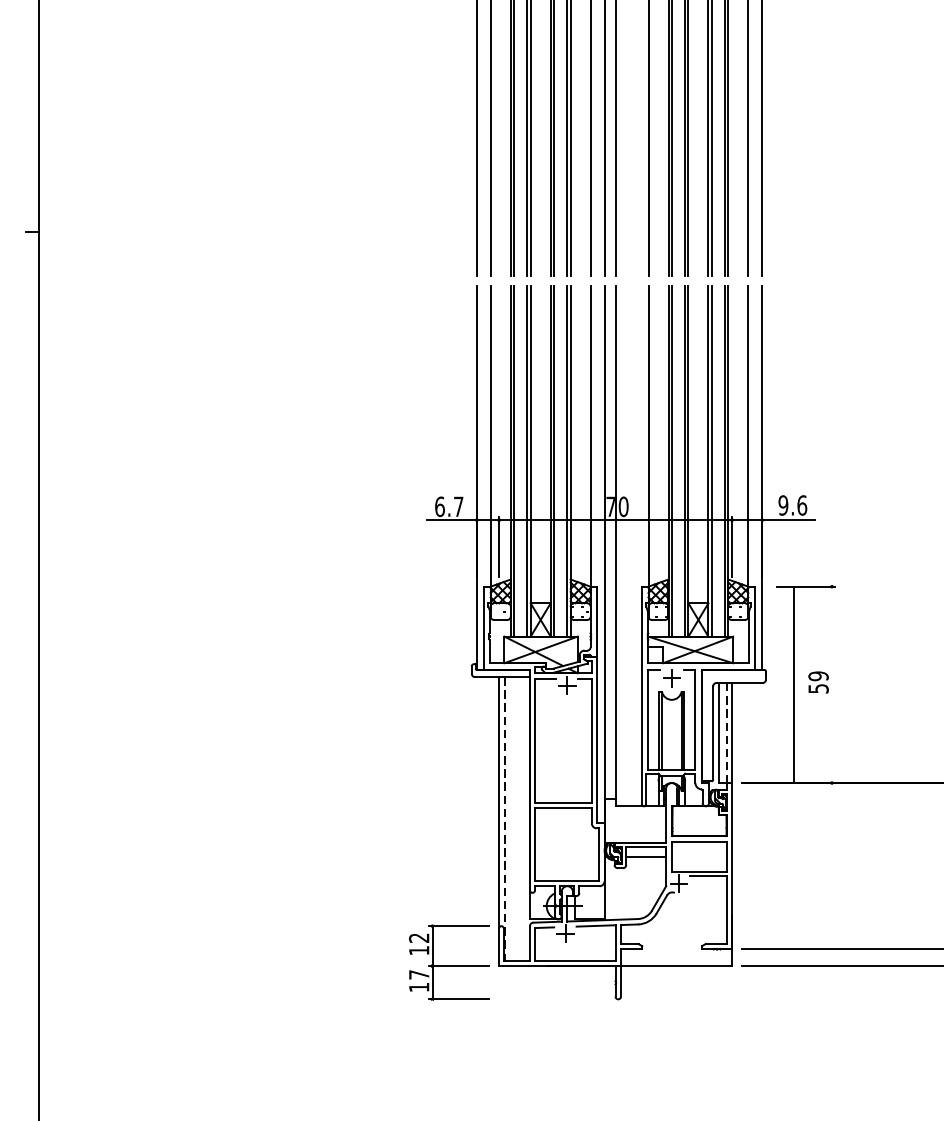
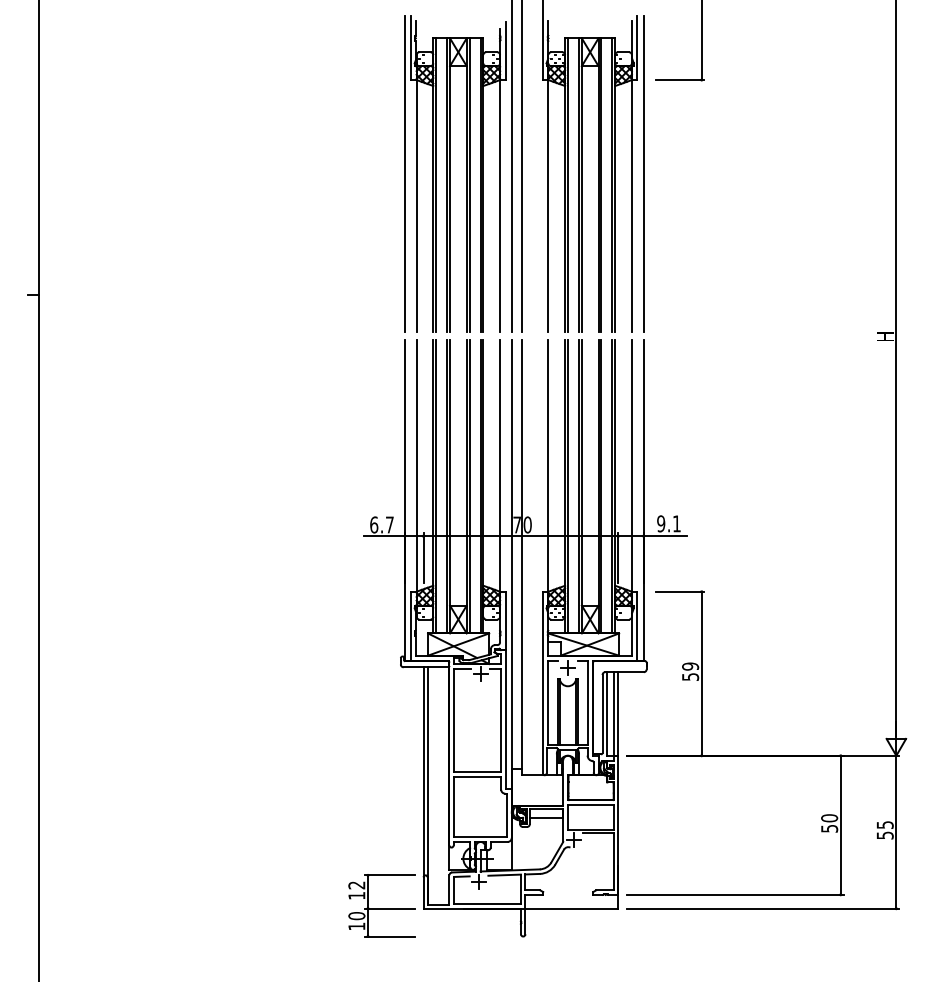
text: (801, 505) -> (676, 523), 9.6 -> 9.1
line: (793, 684) -> (701, 673), moved
line: (726, 733) -> (613, 714), dashed -> solid
line: (504, 819) -> (428, 786), dashed -> solid
text: (418, 975) -> (356, 916), 17 -> 10

